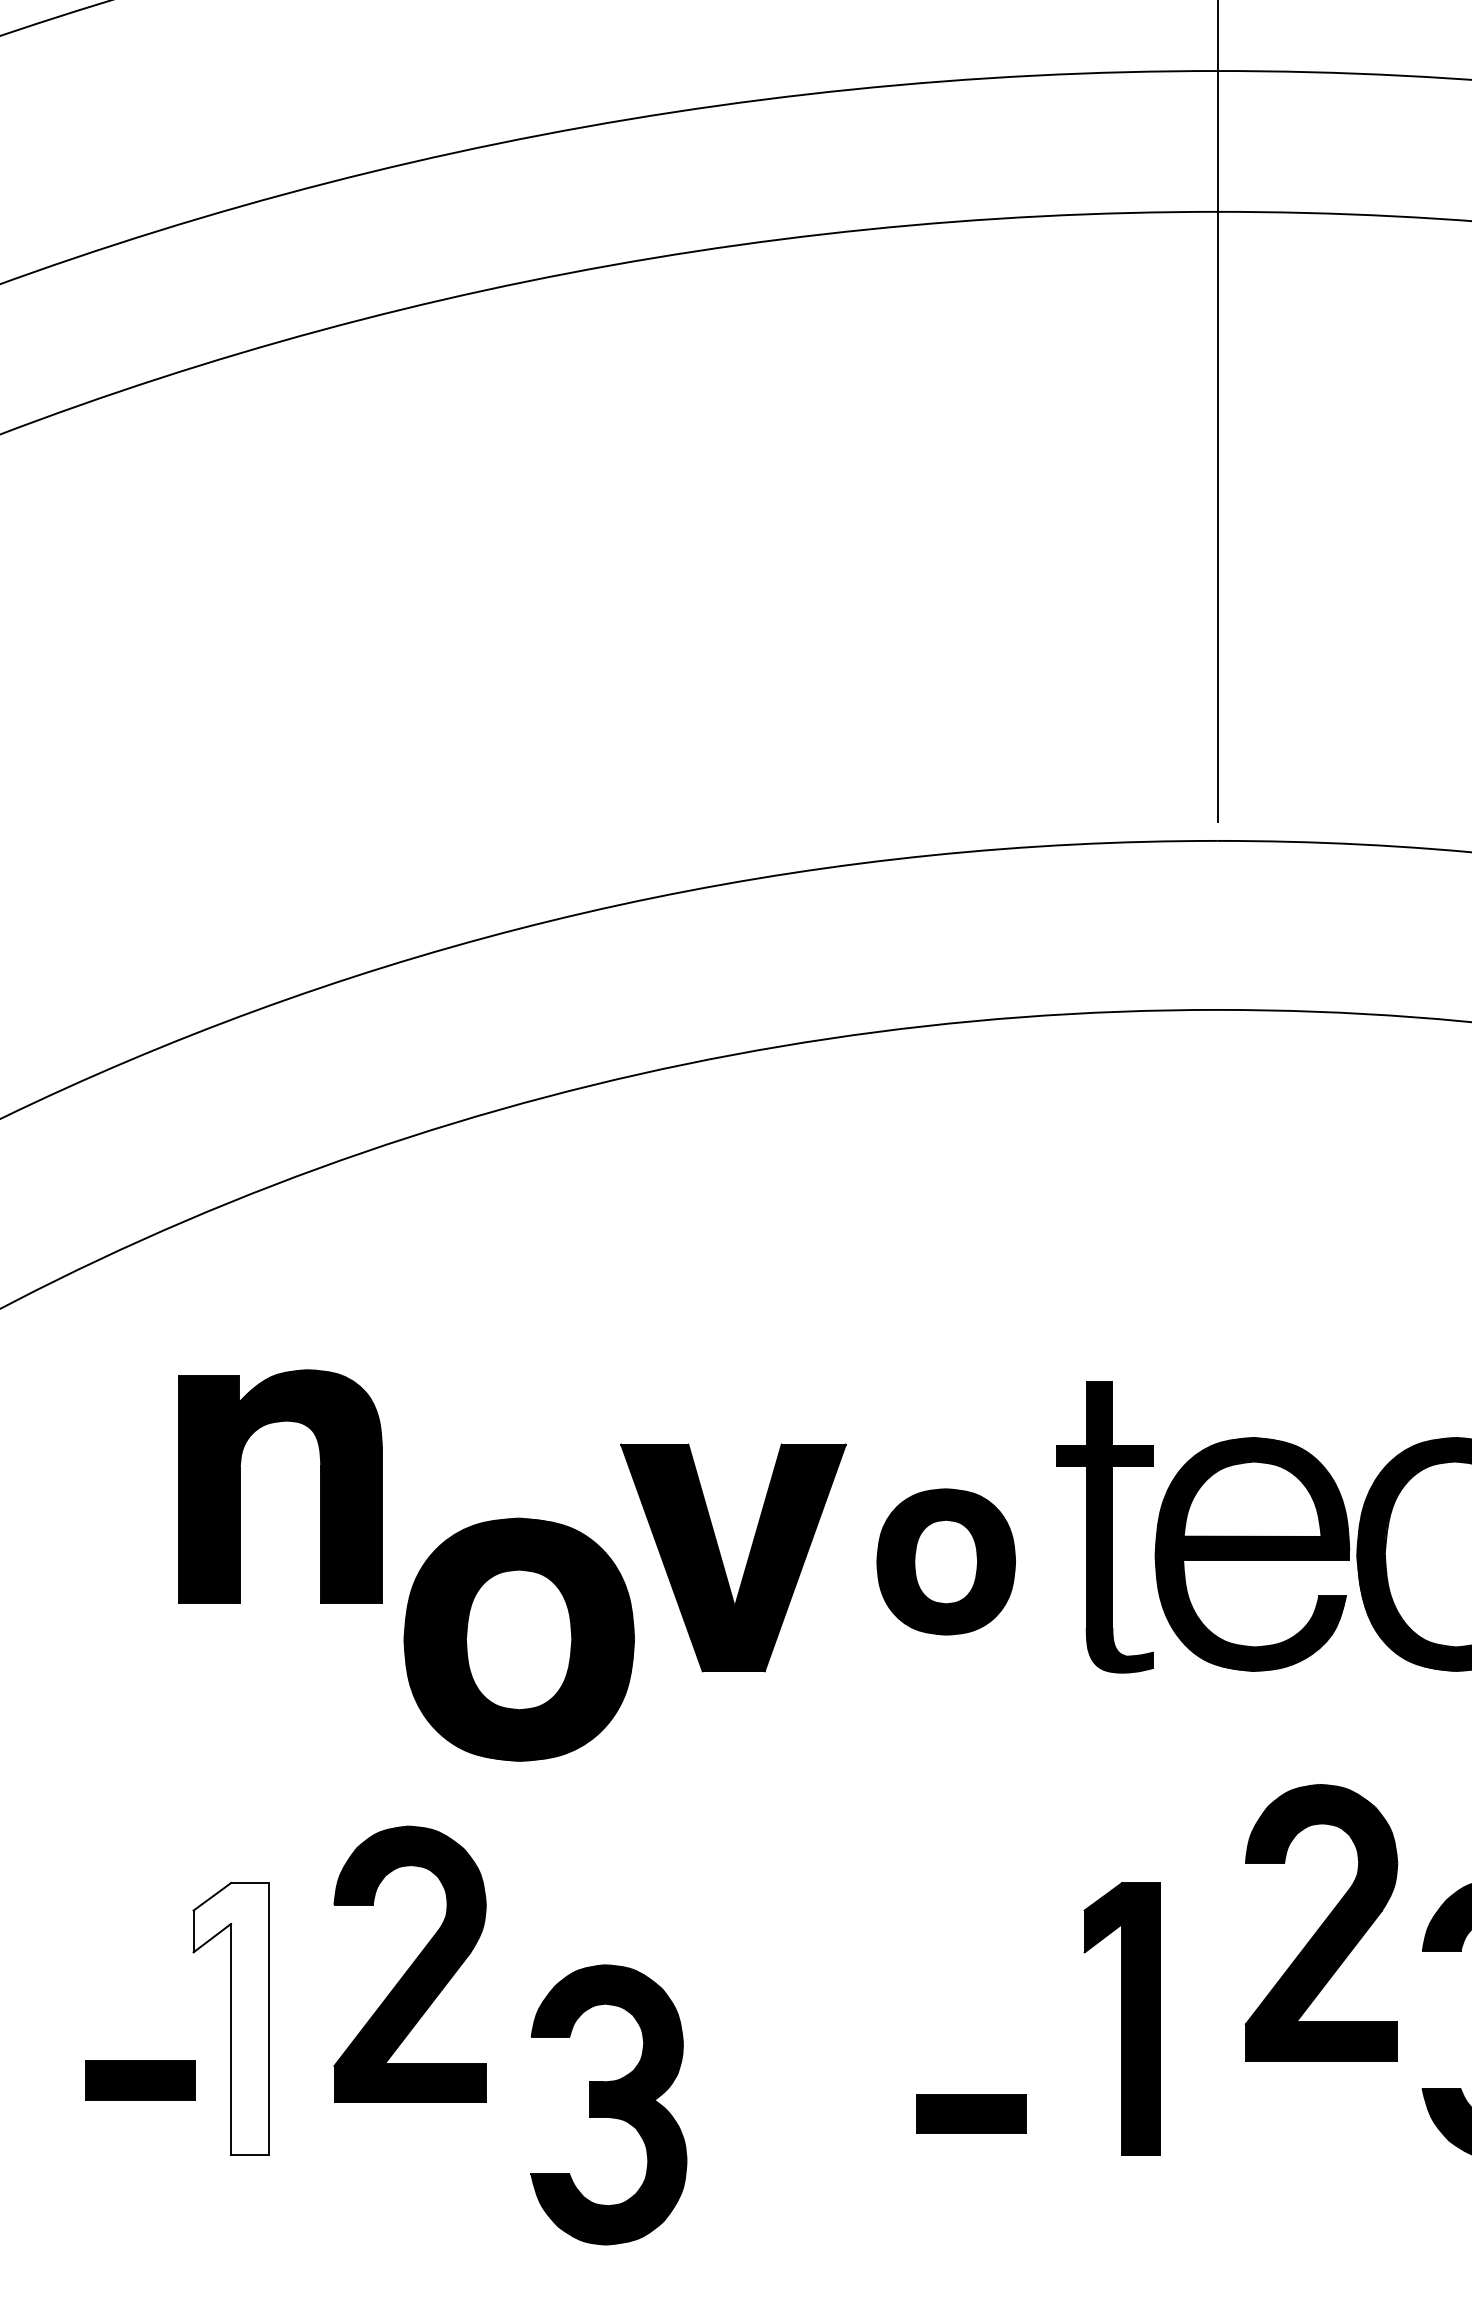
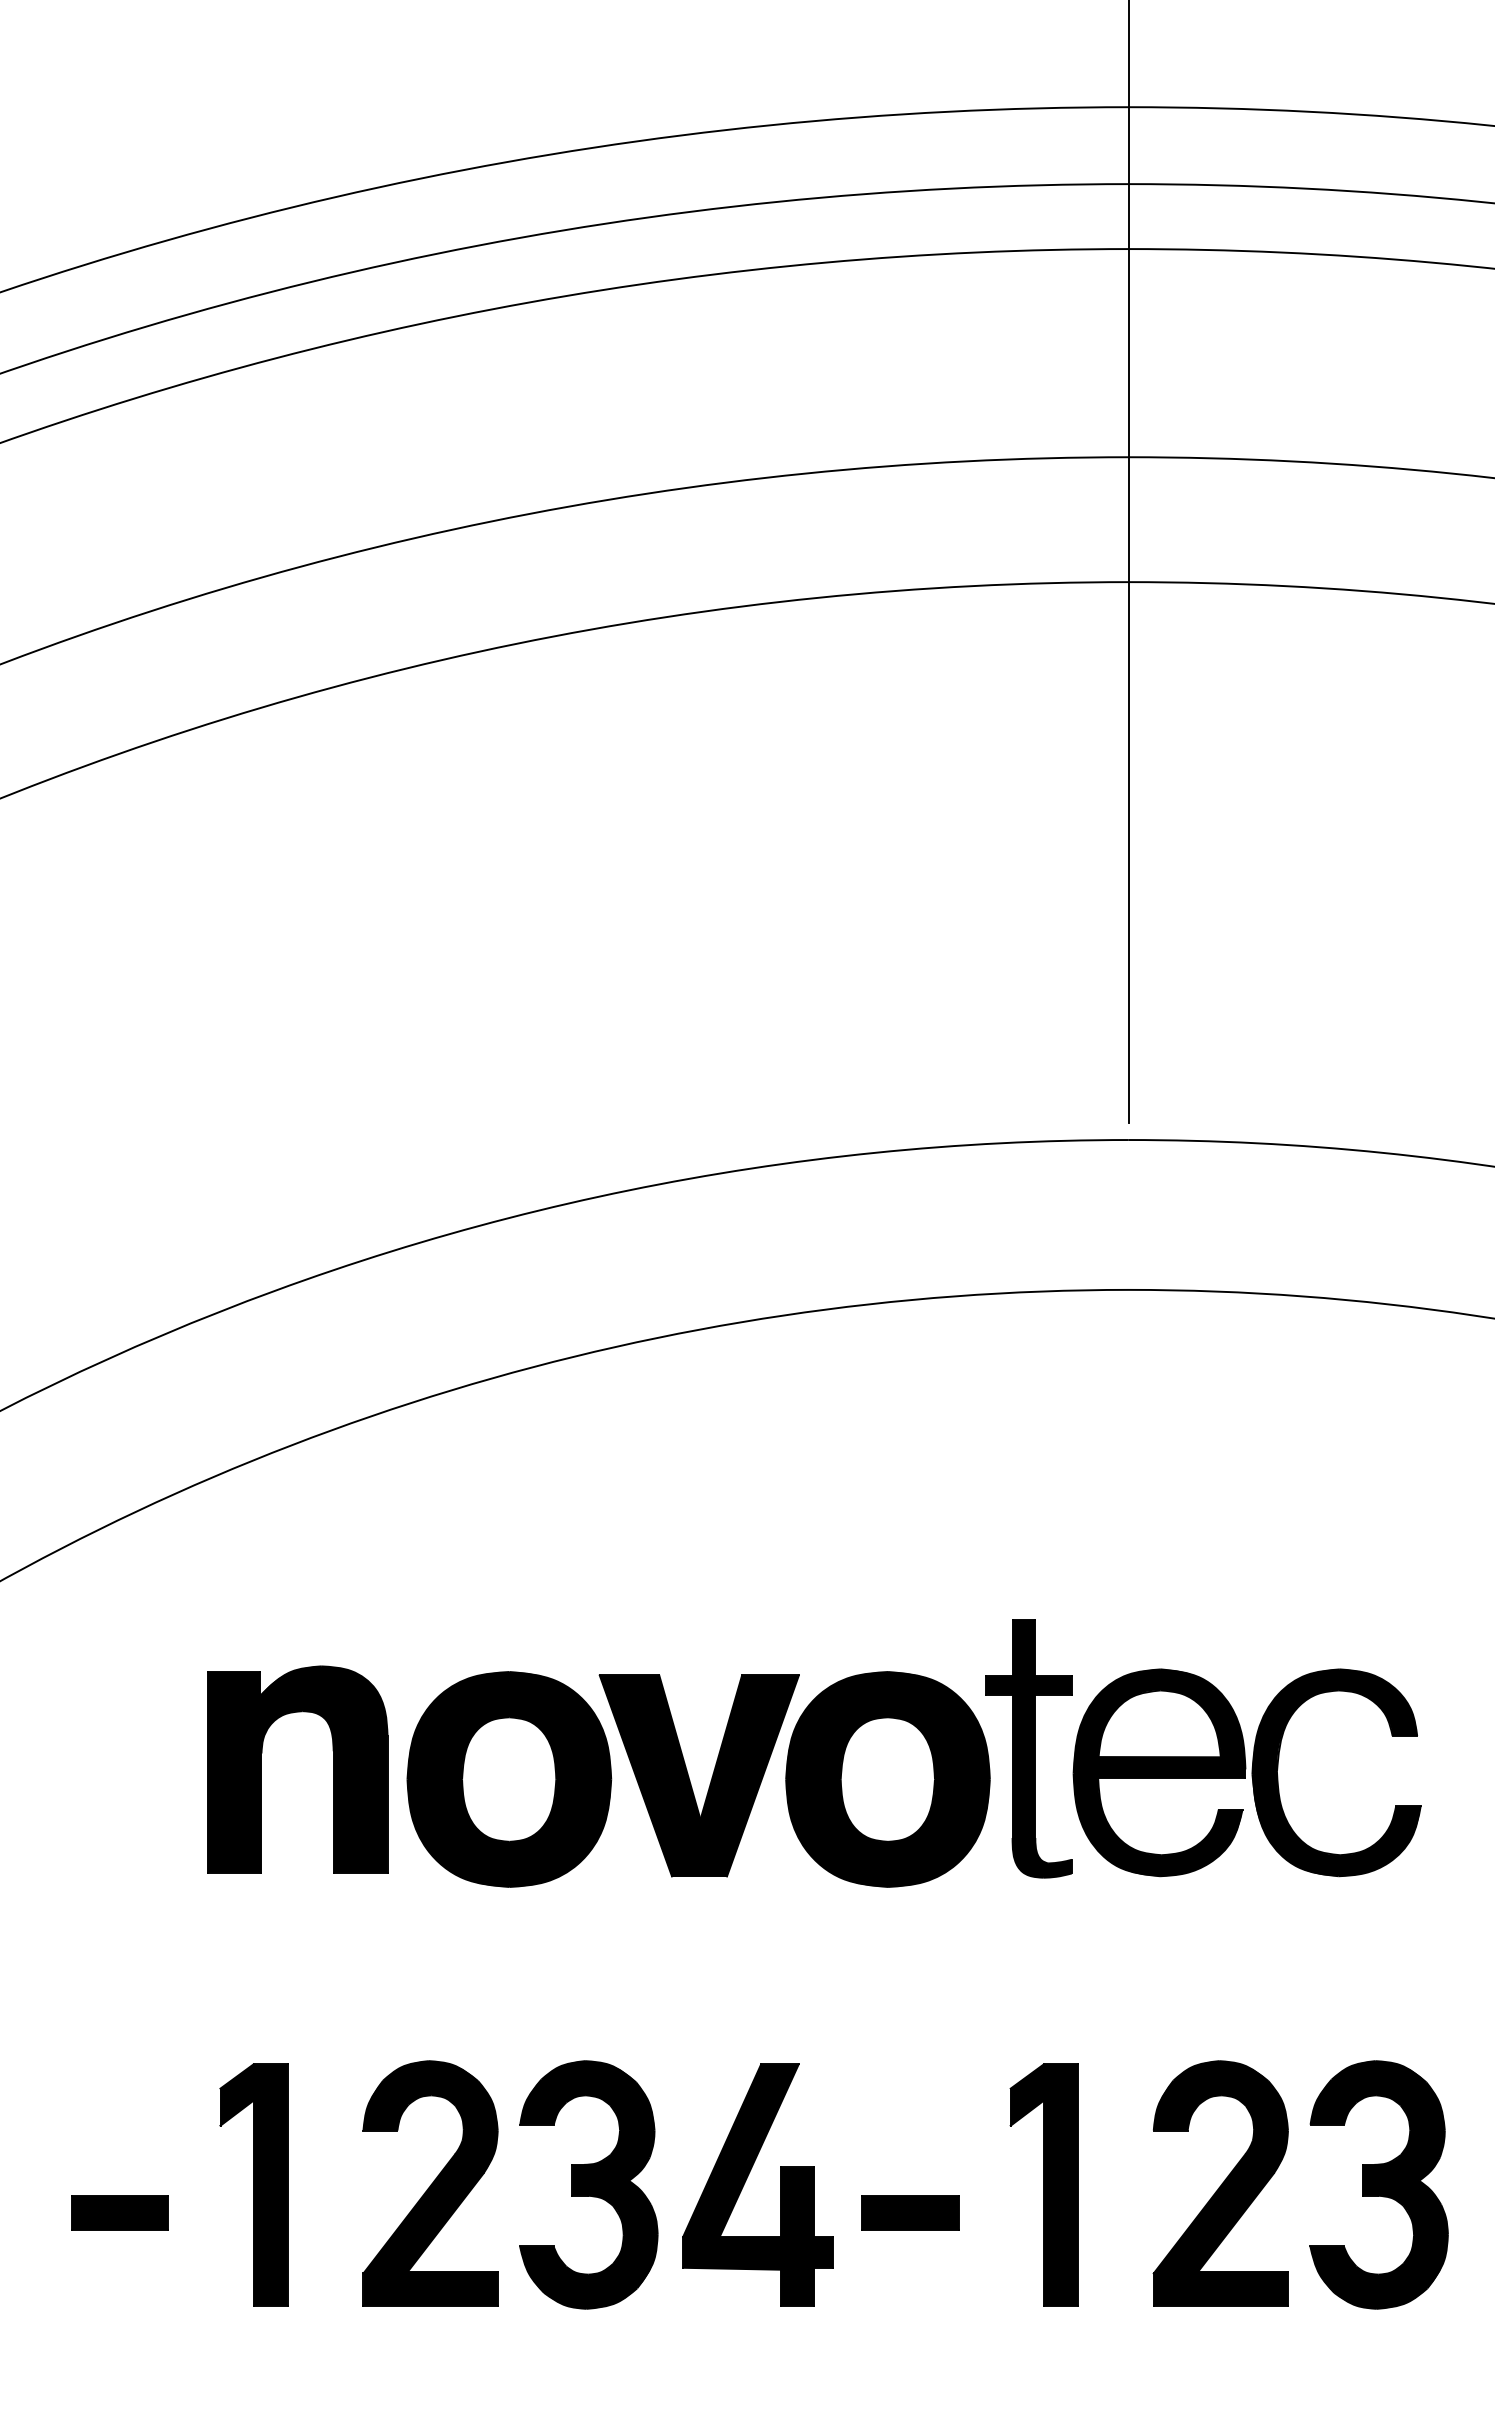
part: (239, 1486) -> (261, 1769), moved
part: (945, 1561) -> (887, 1779), size x1.67
part: (519, 1639) -> (509, 1779), moved
part: (1321, 1922) -> (1220, 2183), moved
part: (410, 1964) -> (430, 2183), moved
part: (786, 2015) -> (746, 2181), added
fill: (230, 2018) -> (253, 2184), added
part: (139, 2079) -> (119, 2212), moved
part: (608, 2104) -> (588, 2184), moved
part: (971, 2113) -> (910, 2212), moved

